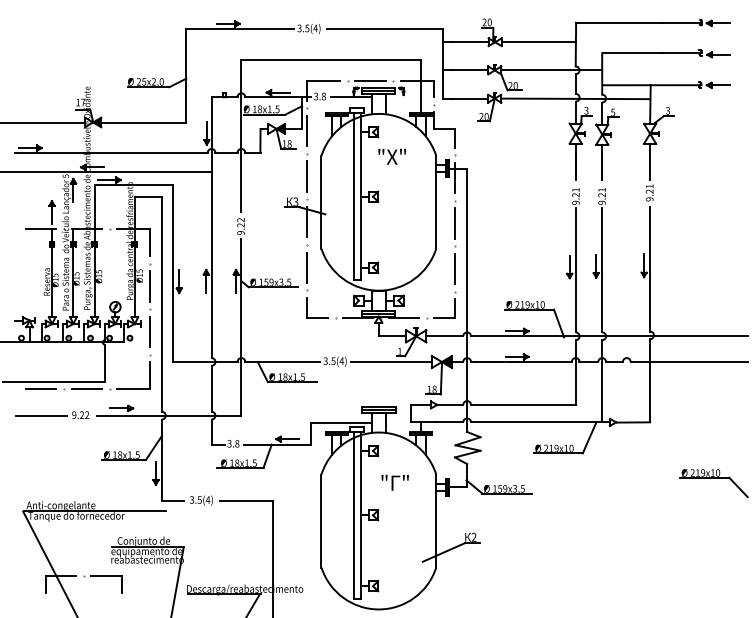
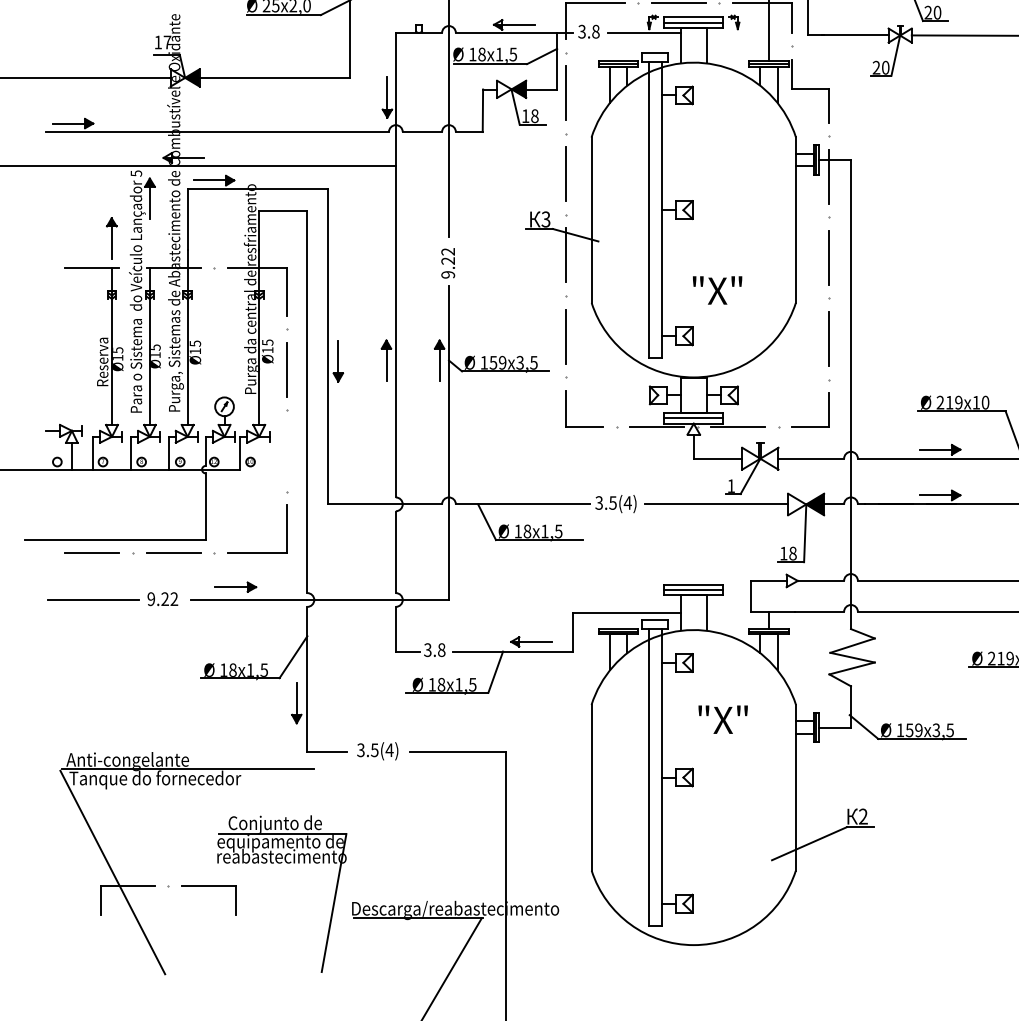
text: (391, 156) -> (716, 289), moved
line: (150, 331) -> (287, 450), removed
text: (399, 482) -> (730, 719), "Г" -> "Х"

